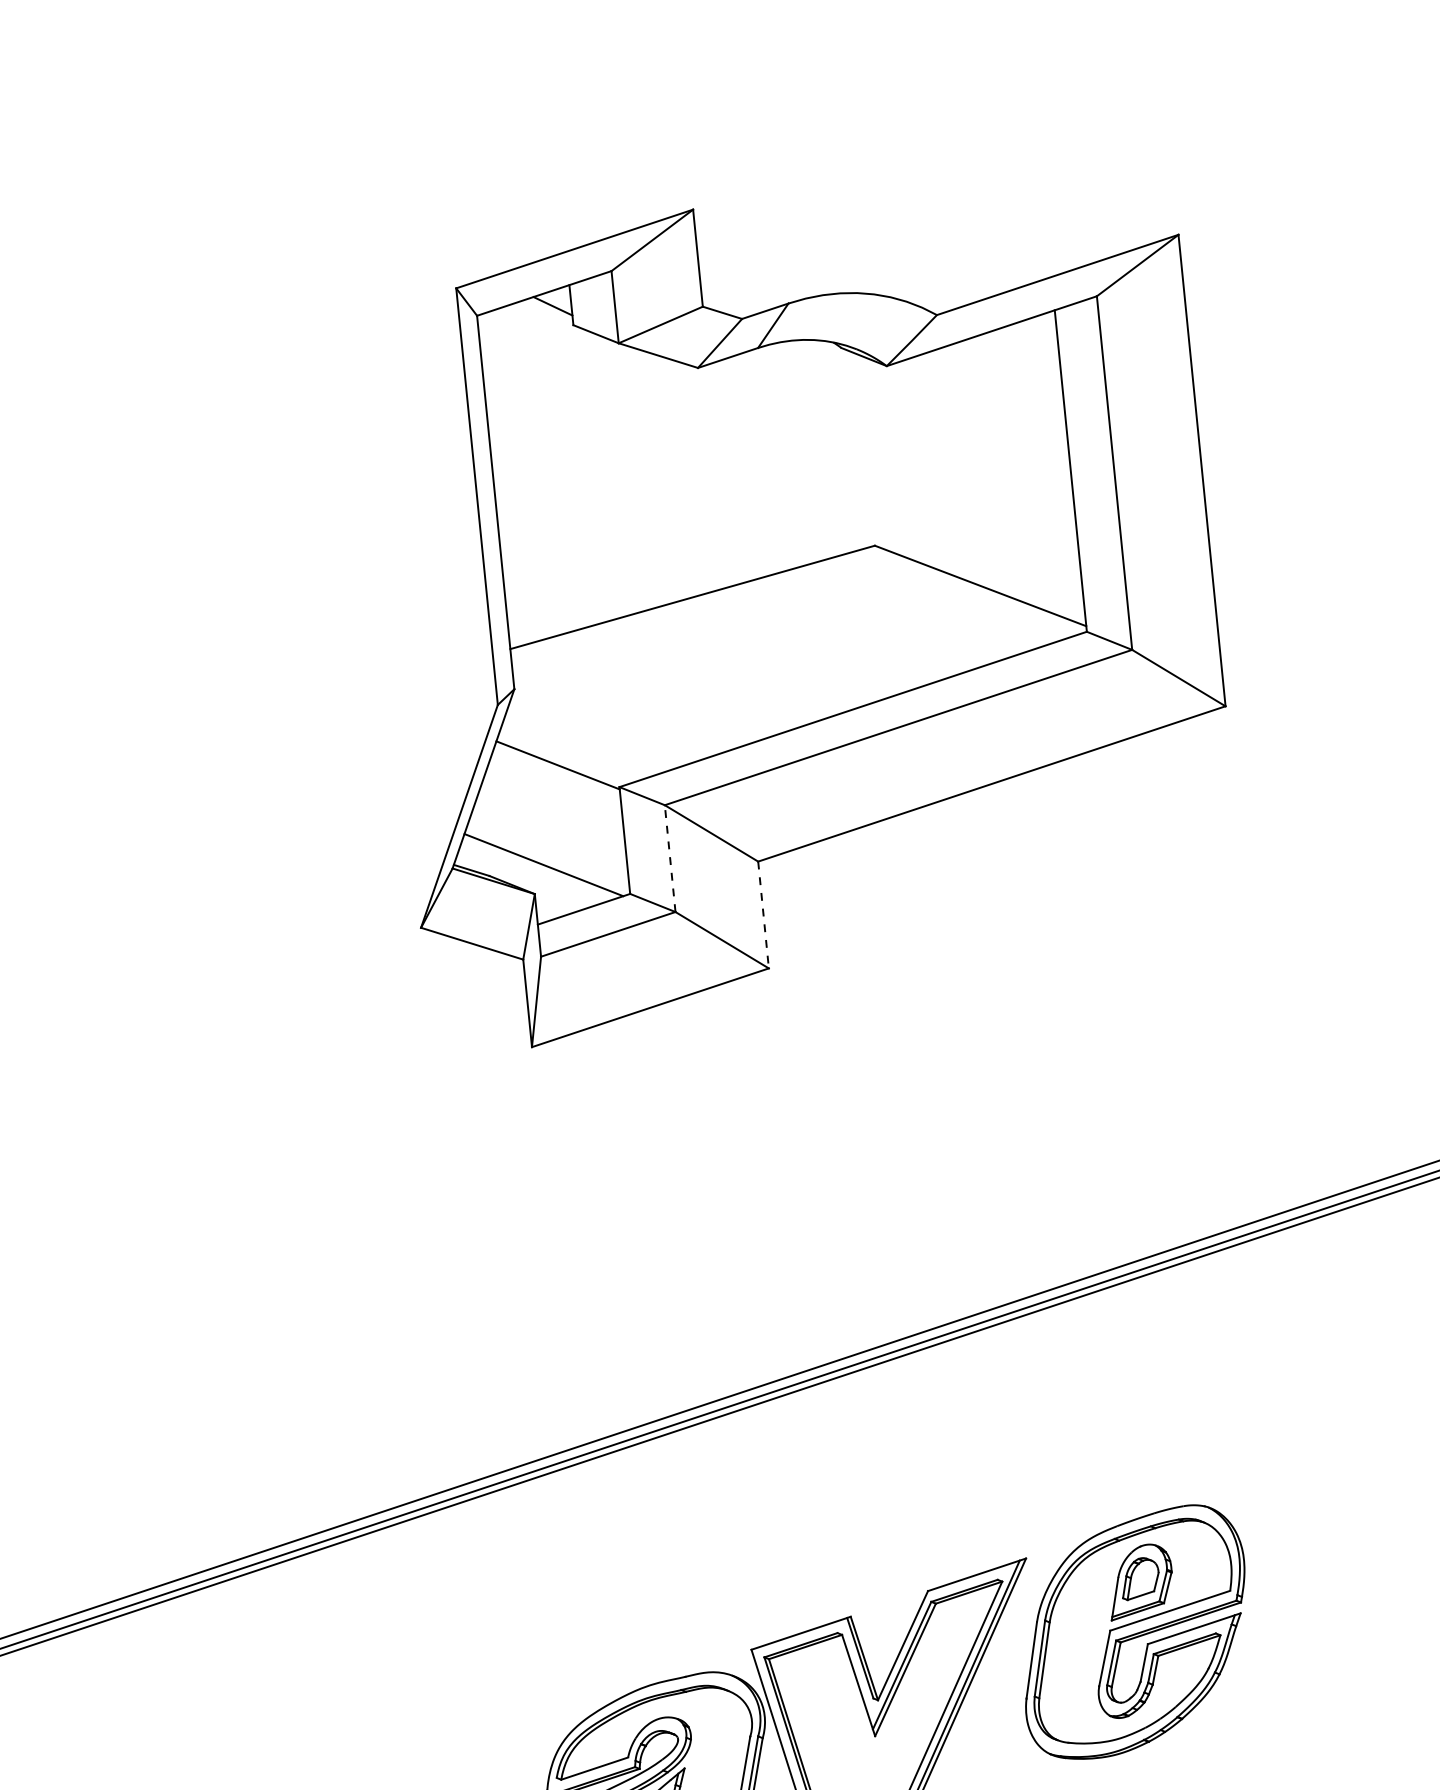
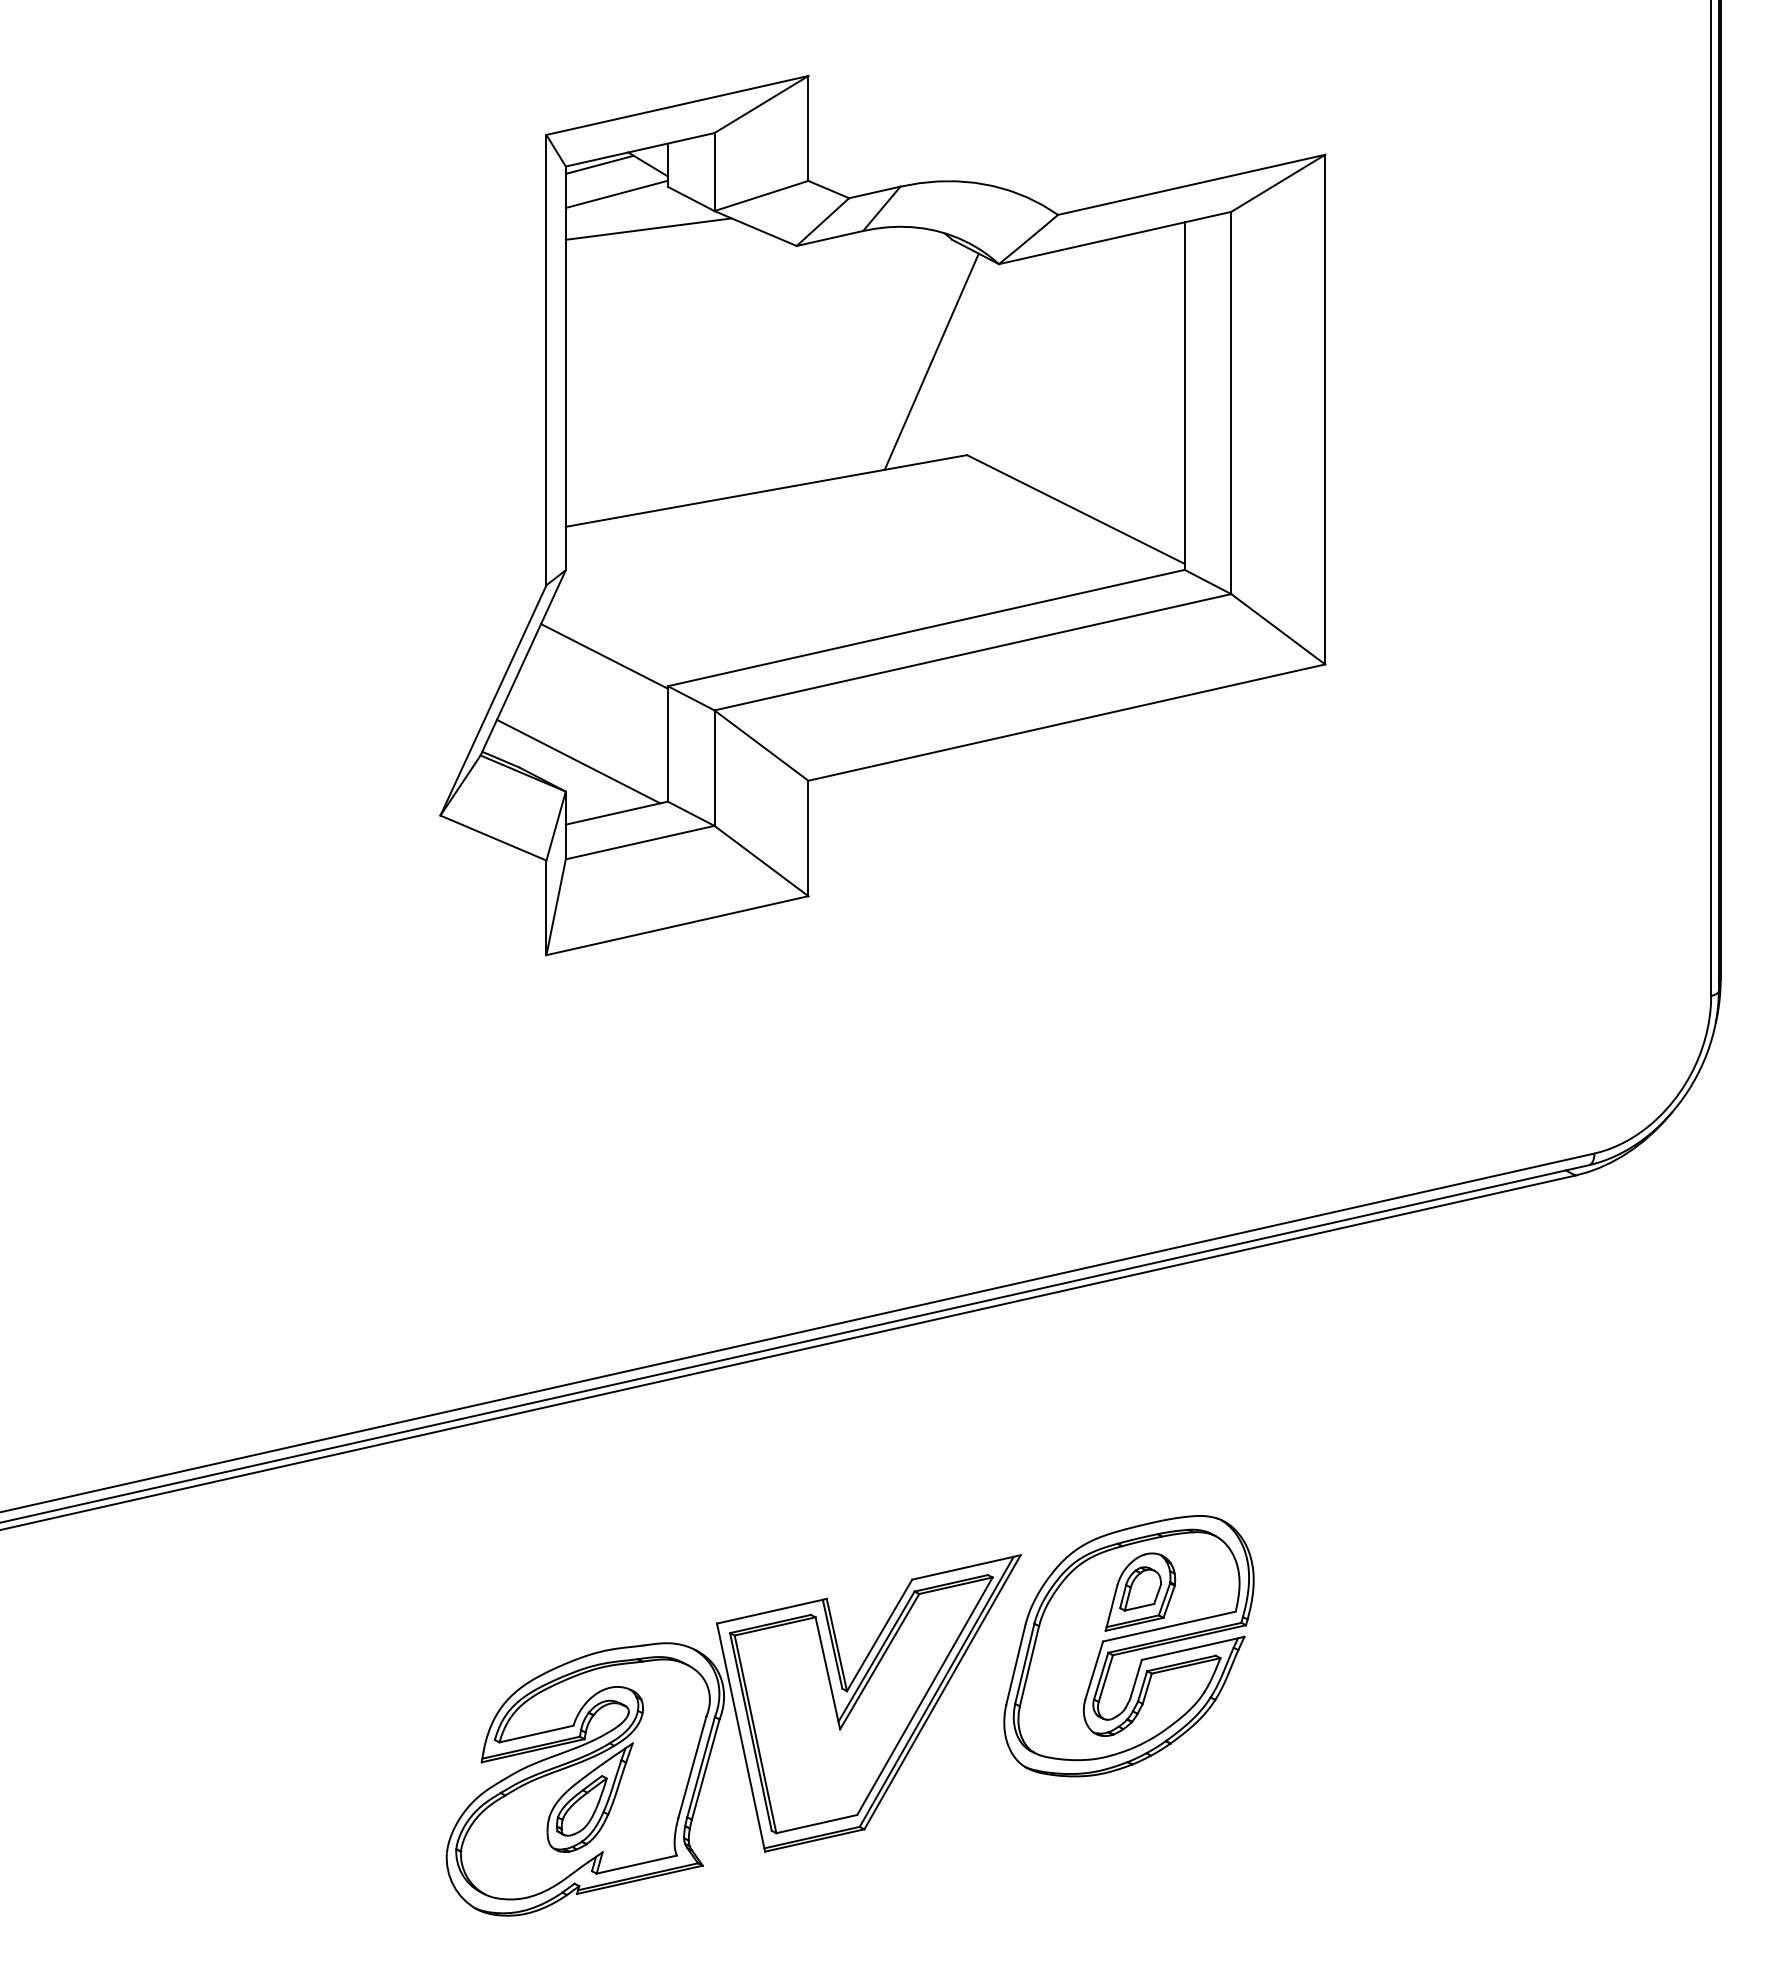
line: (508, 310) -> (599, 164), added
line: (526, 336) -> (616, 194), added
line: (559, 365) -> (648, 228), added
line: (833, 462) -> (931, 361), added
line: (670, 858) -> (714, 768), dashed -> solid
line: (763, 915) -> (808, 838), dashed -> solid

